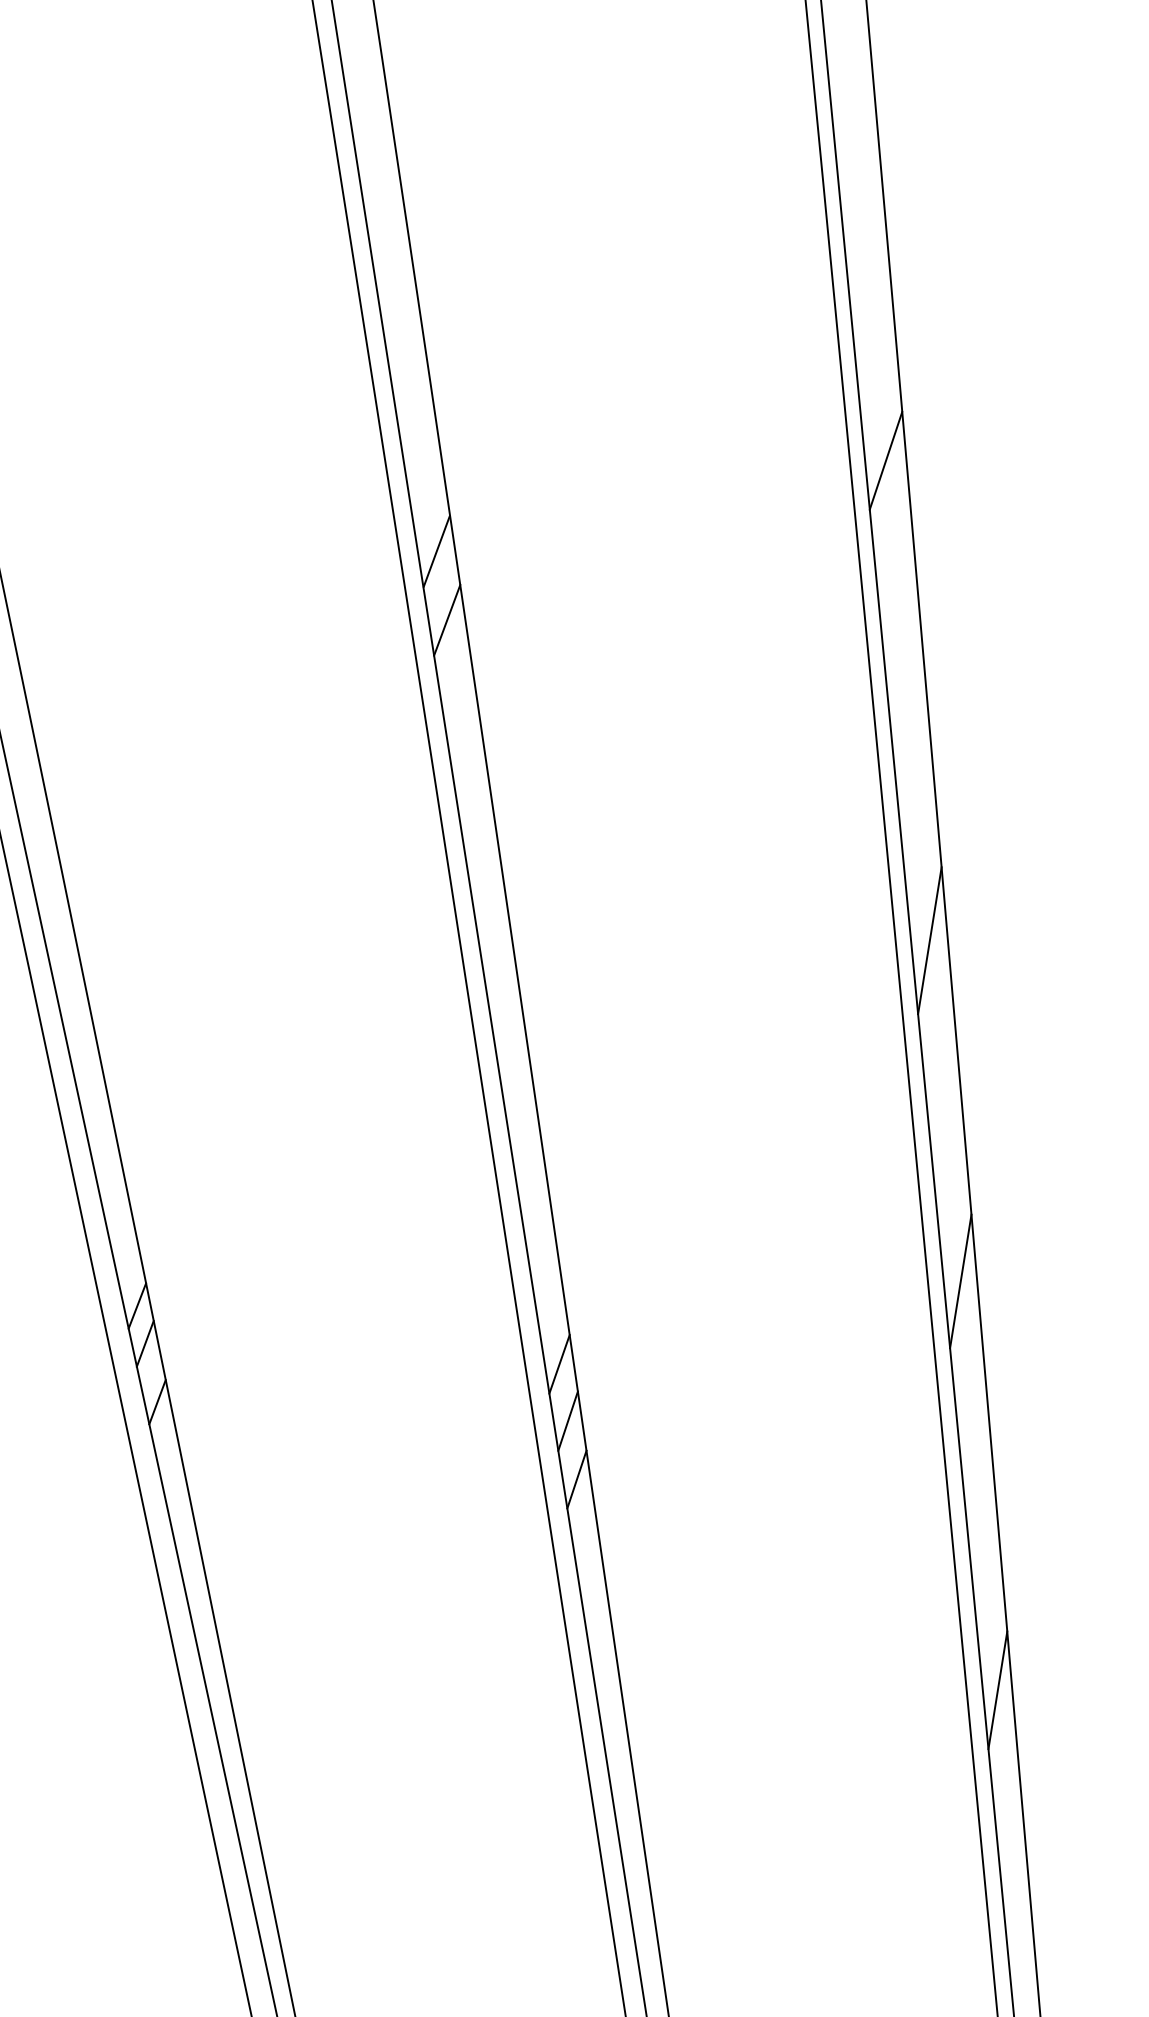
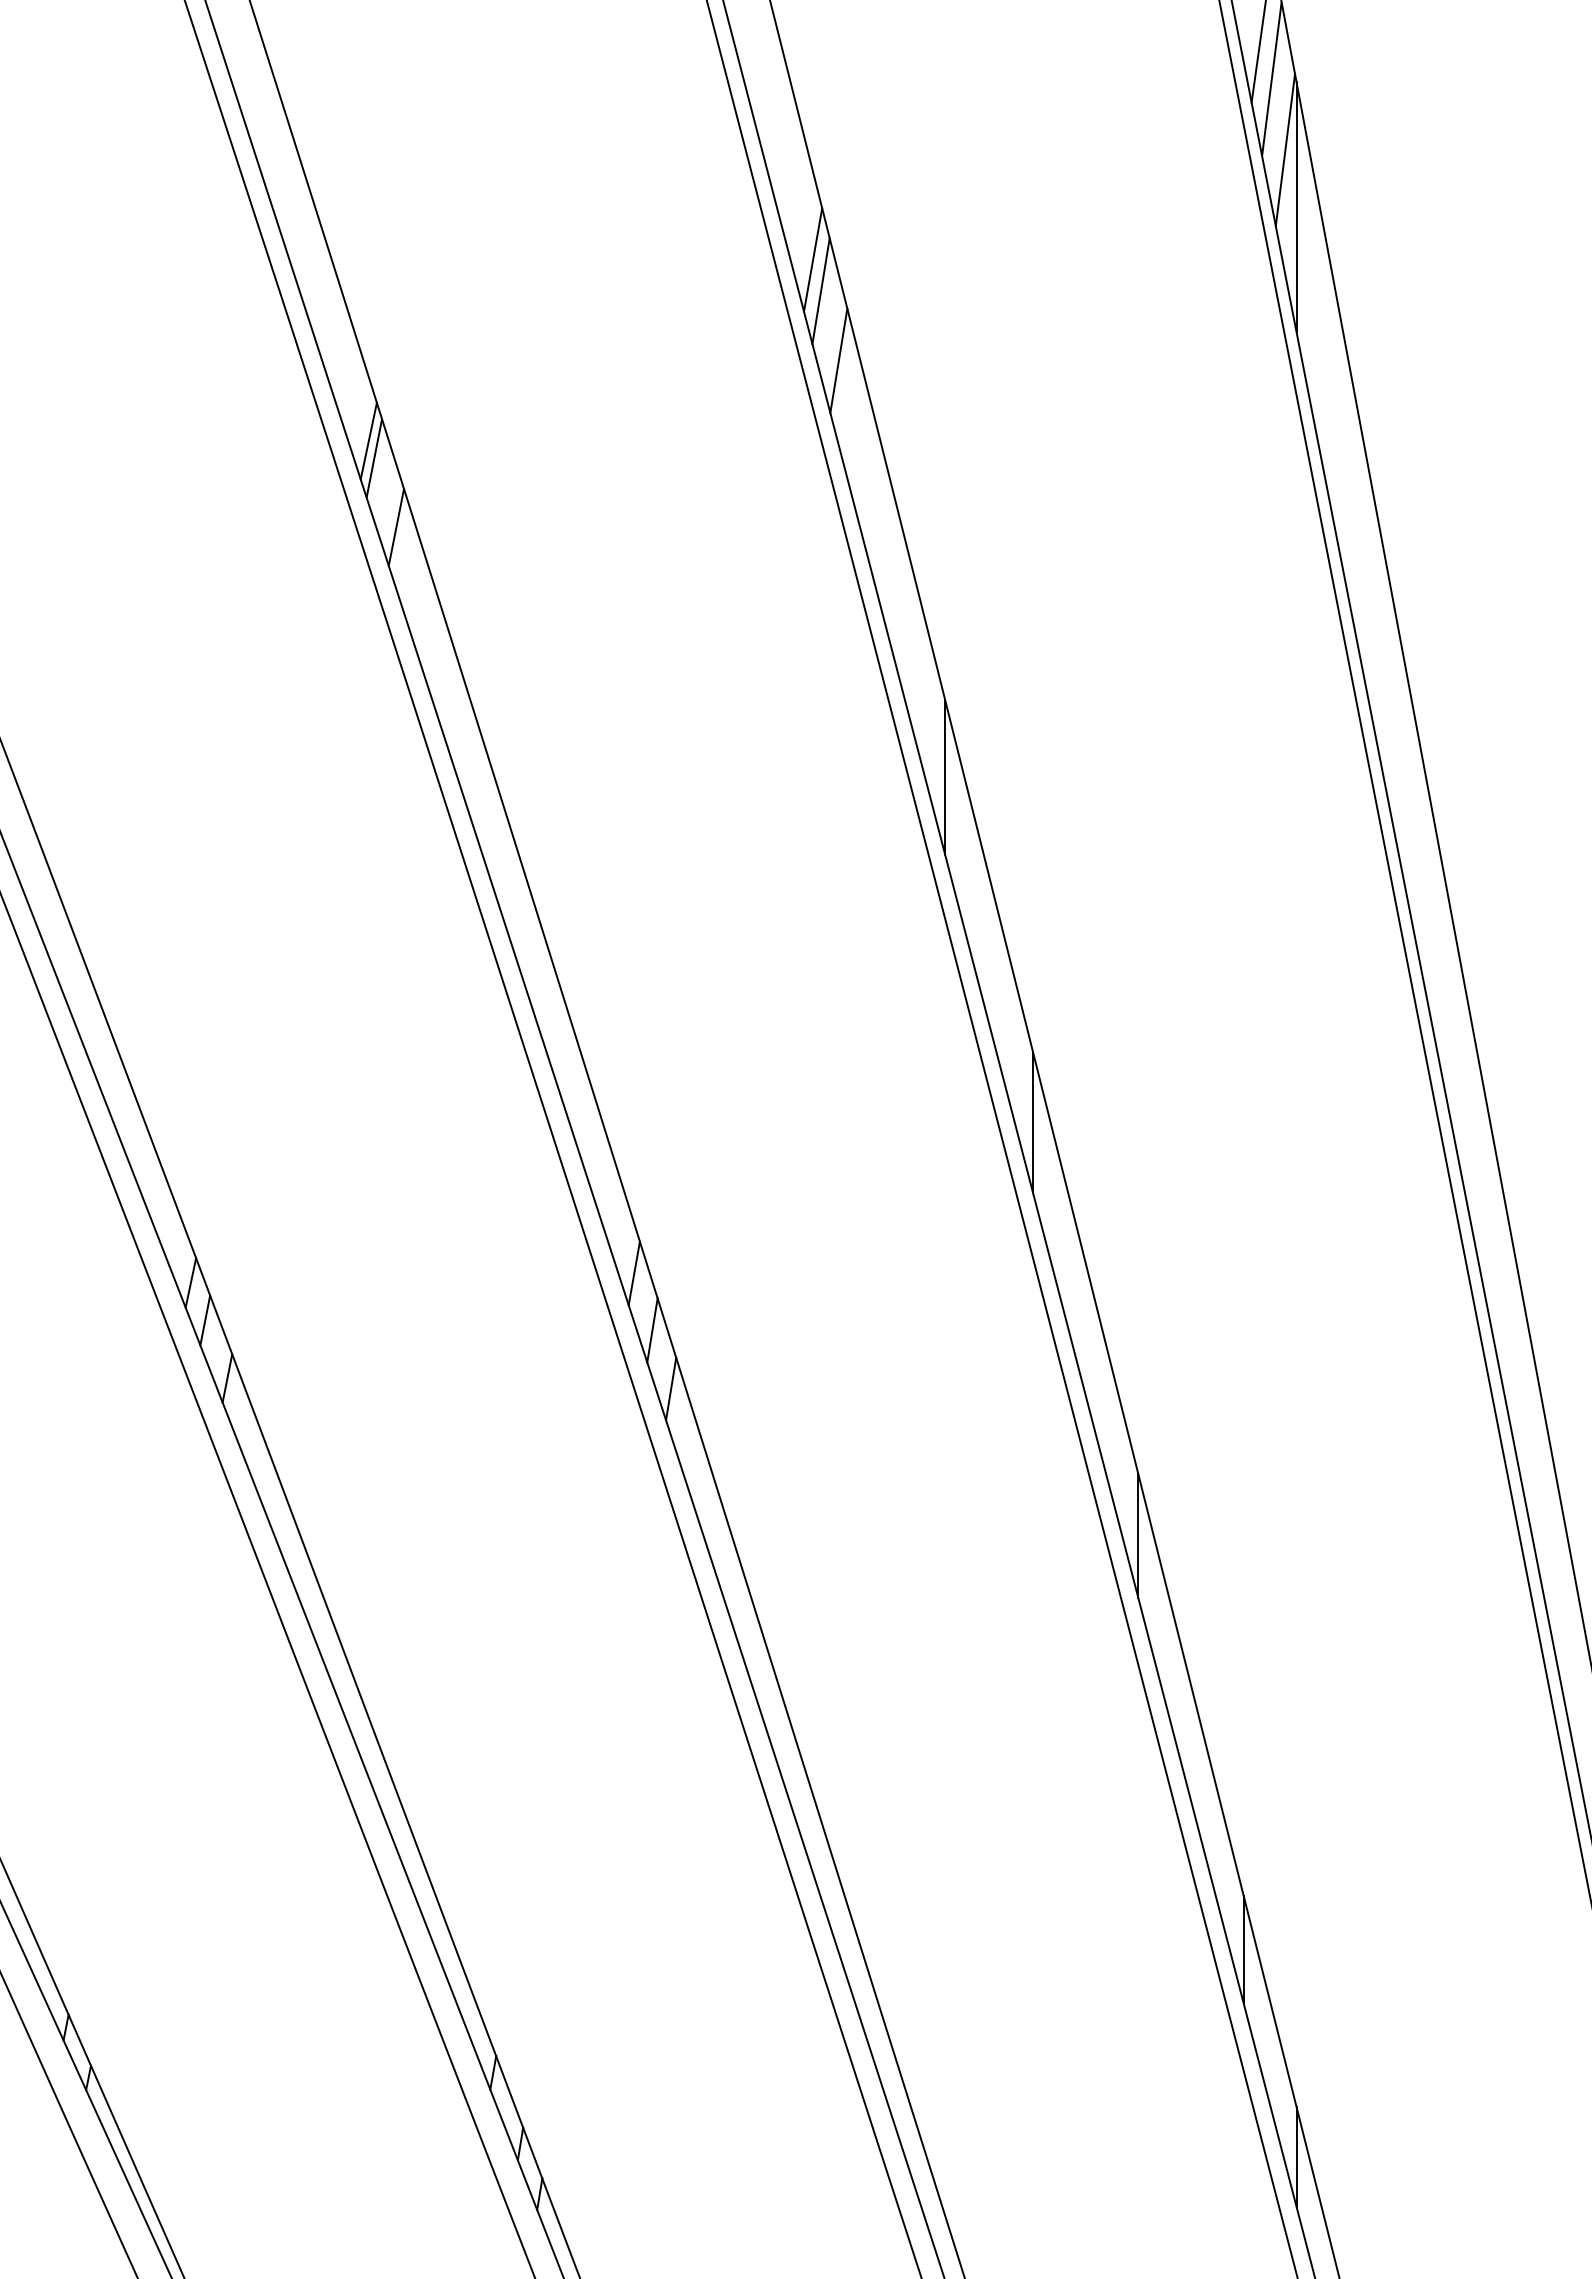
line: (883, 429) -> (813, 259), added
line: (892, 529) -> (838, 360), added
line: (433, 533) -> (368, 440), added

